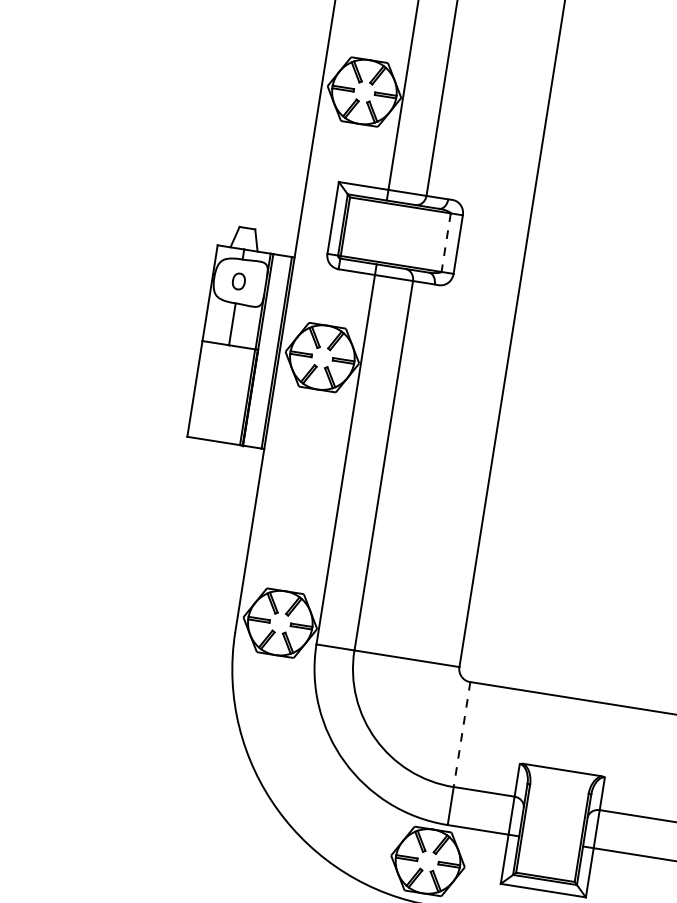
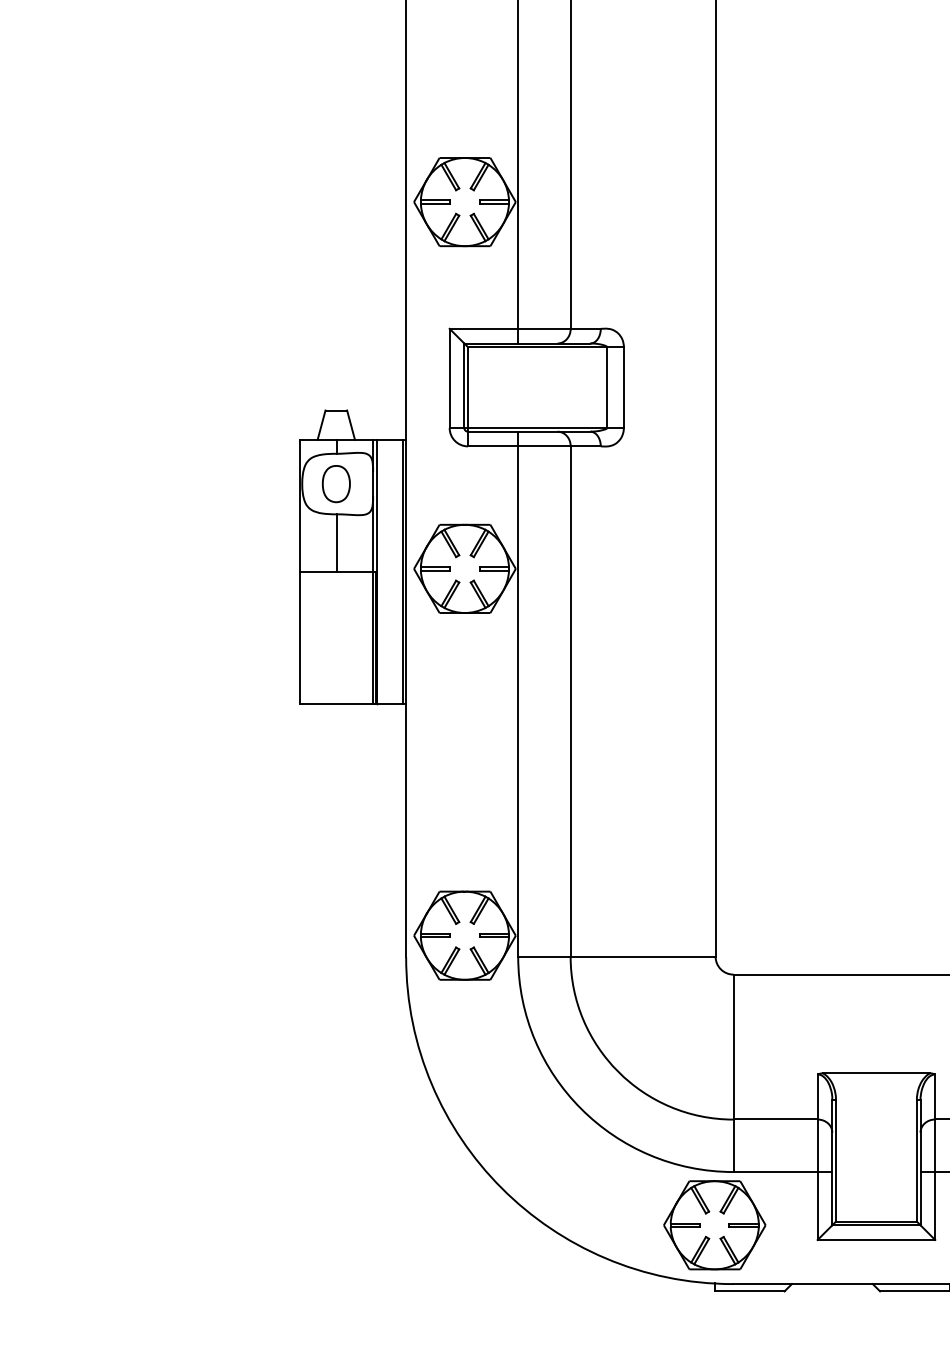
line: (446, 243) -> (607, 388), dashed -> solid
part: (238, 281) -> (335, 484), size x1.67
line: (461, 734) -> (733, 1047), dashed -> solid

